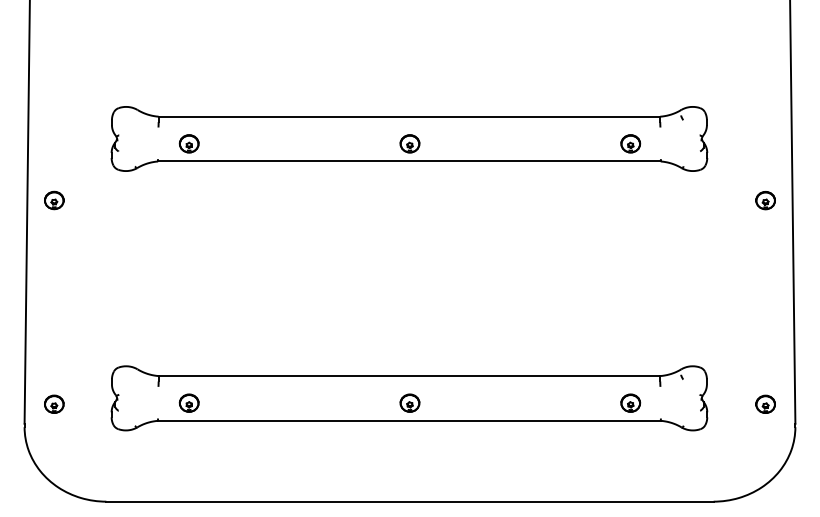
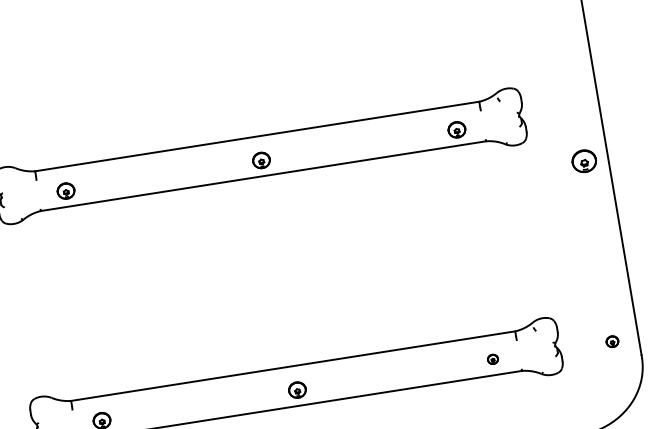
part: (765, 200) -> (584, 161), size x1.4
part: (630, 402) -> (492, 358), size x0.6
part: (765, 403) -> (612, 341), size x0.7

